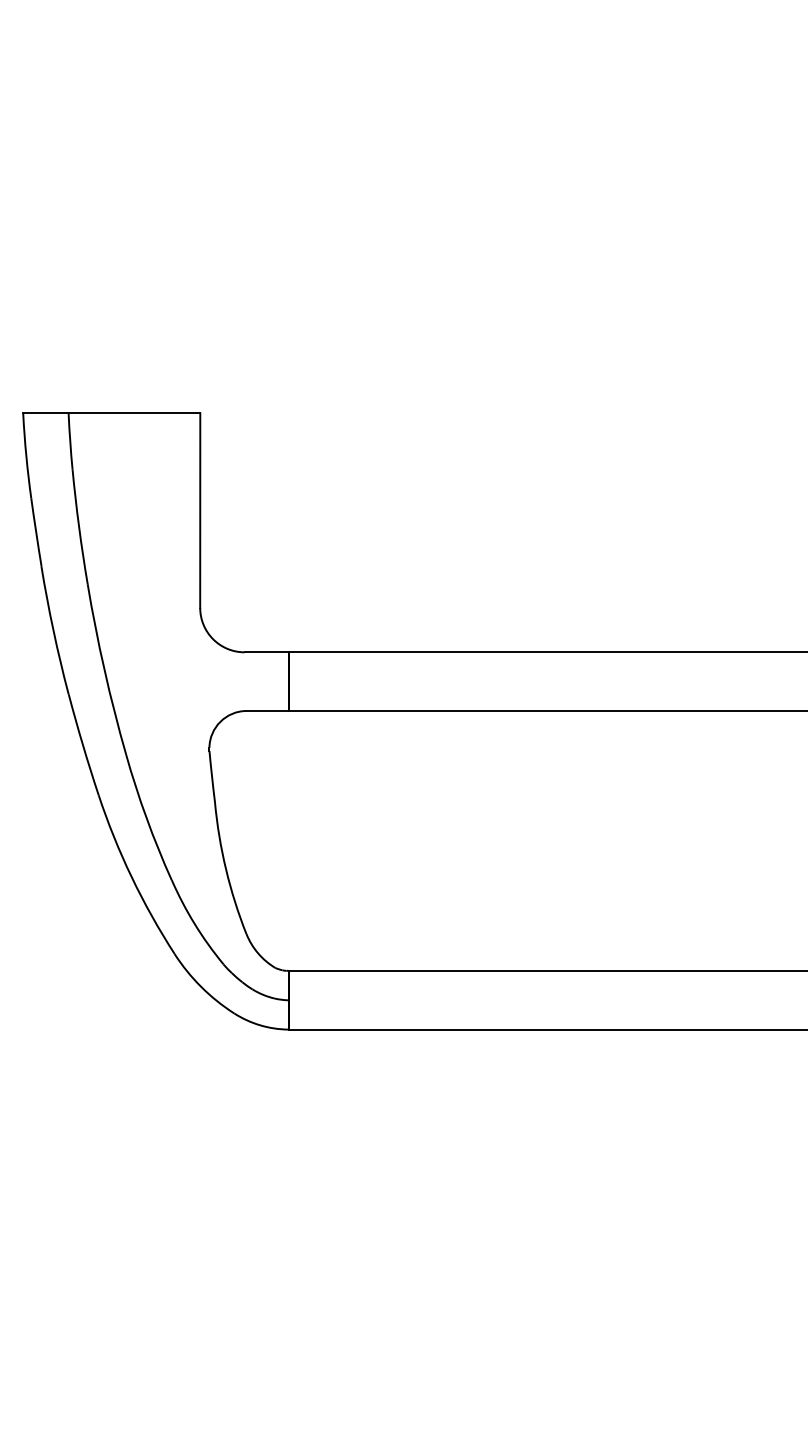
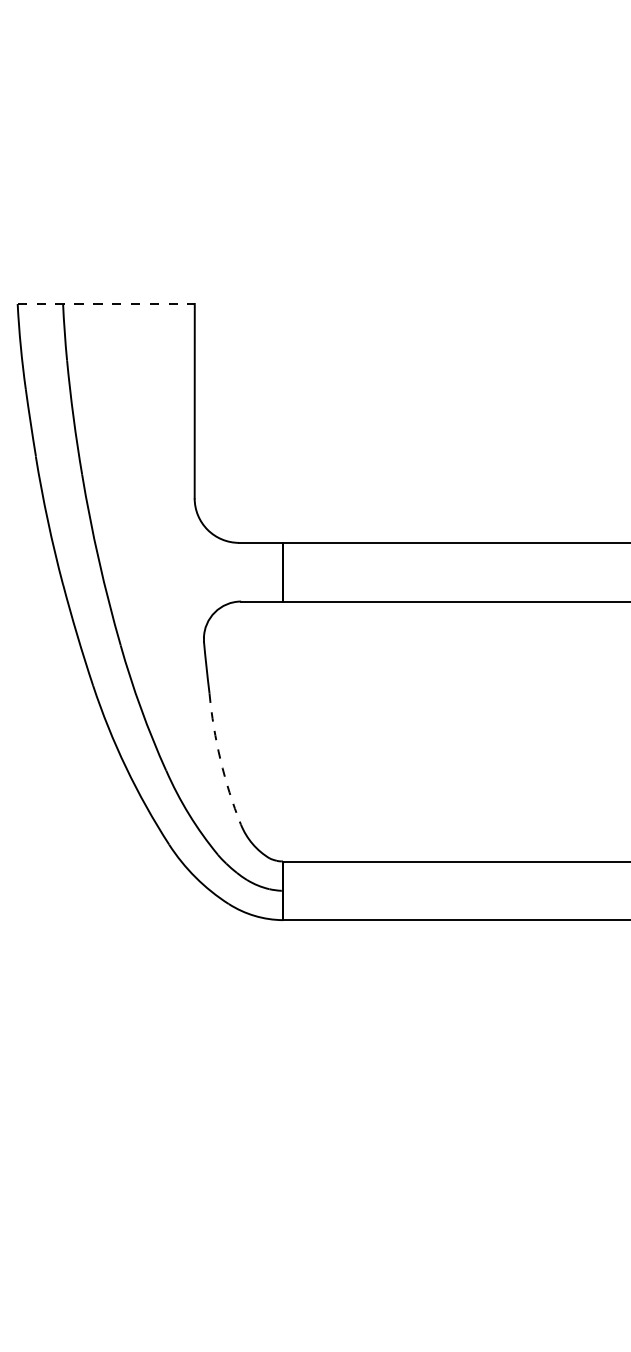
line: (111, 413) -> (105, 304), solid -> dashed
arc: (226, 869) -> (220, 760), solid -> dashed

